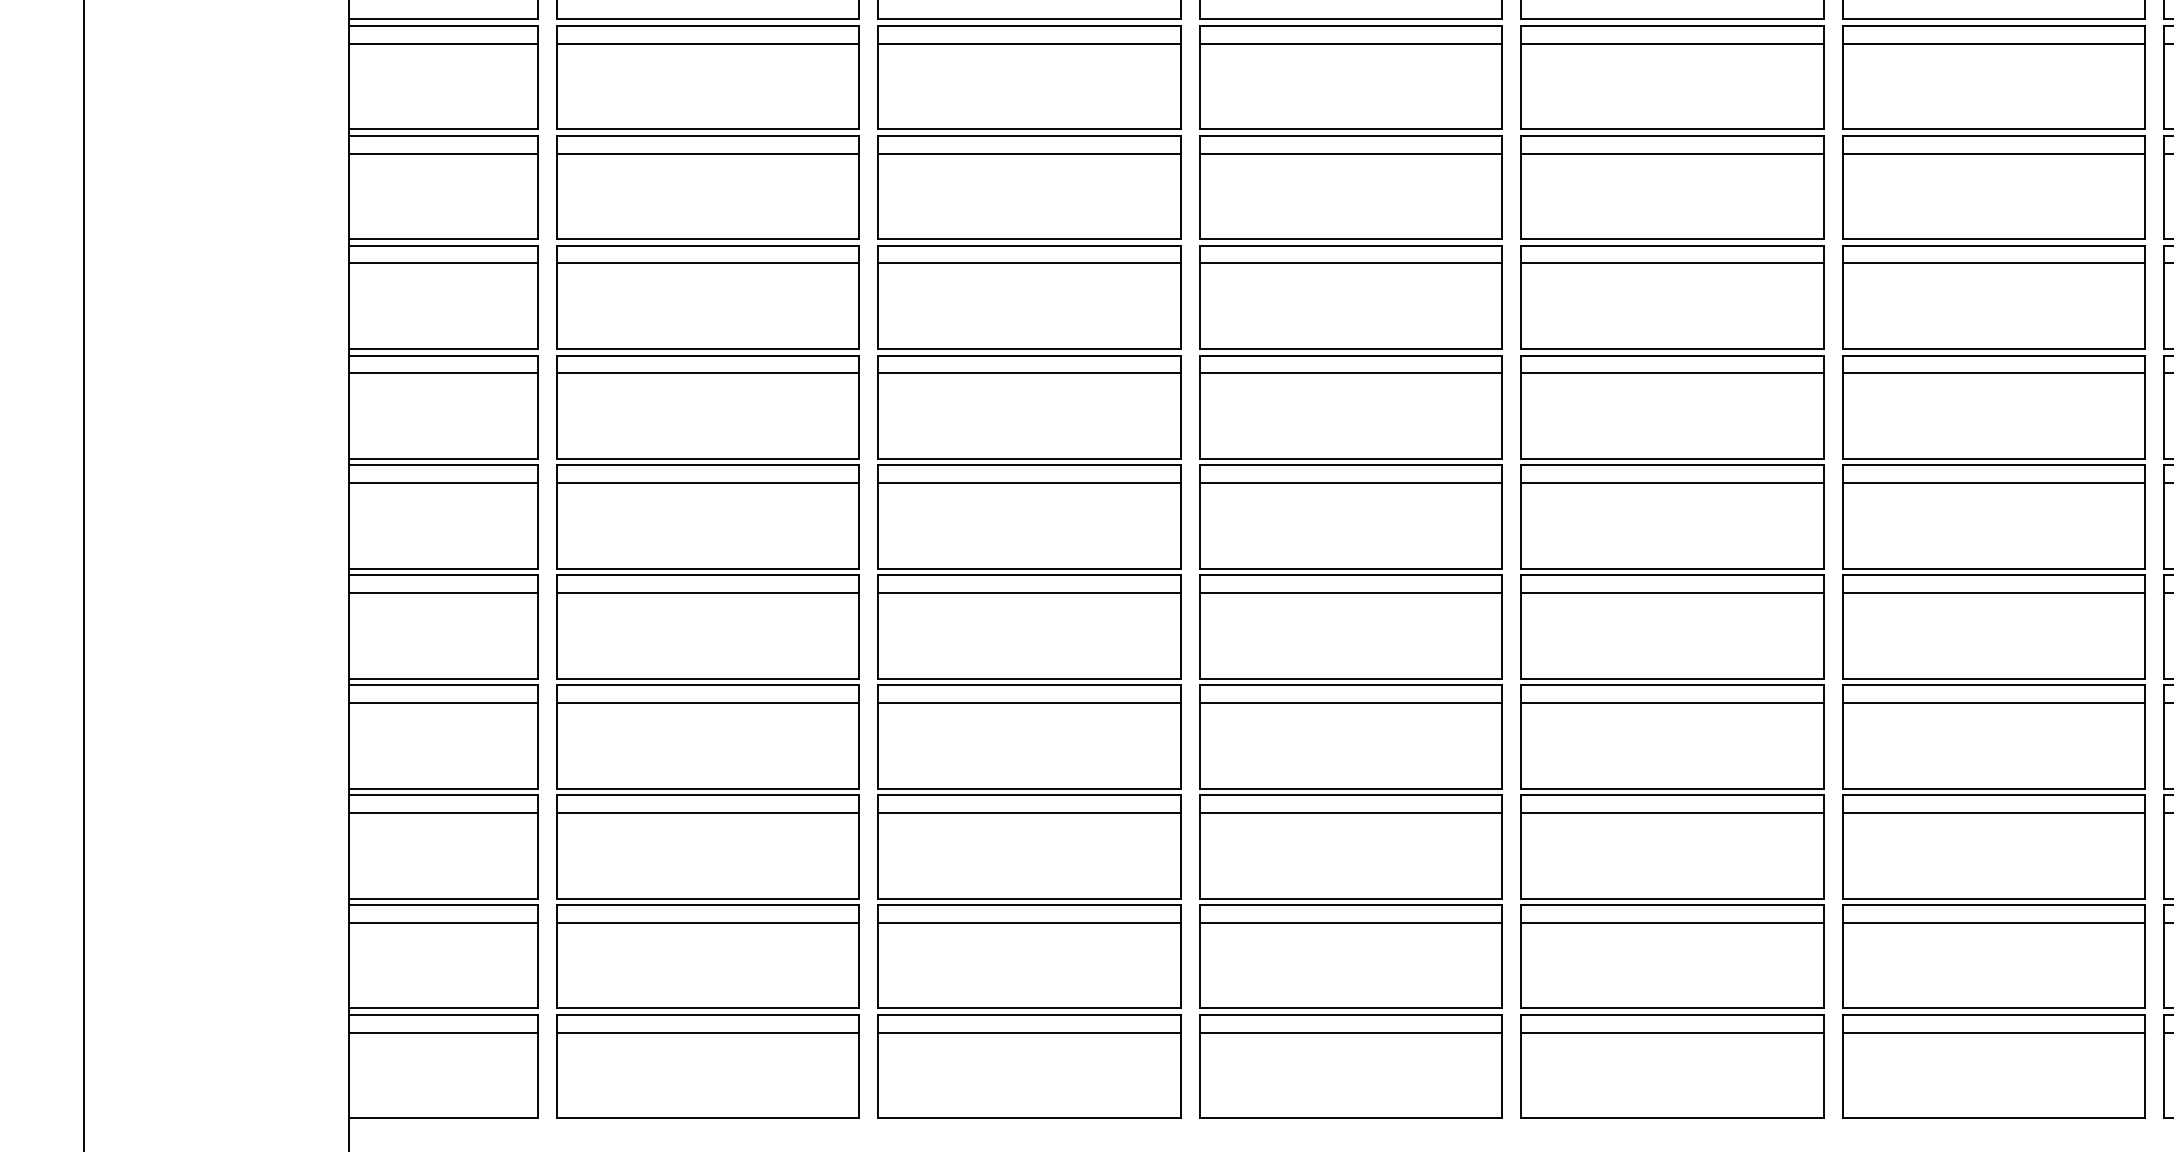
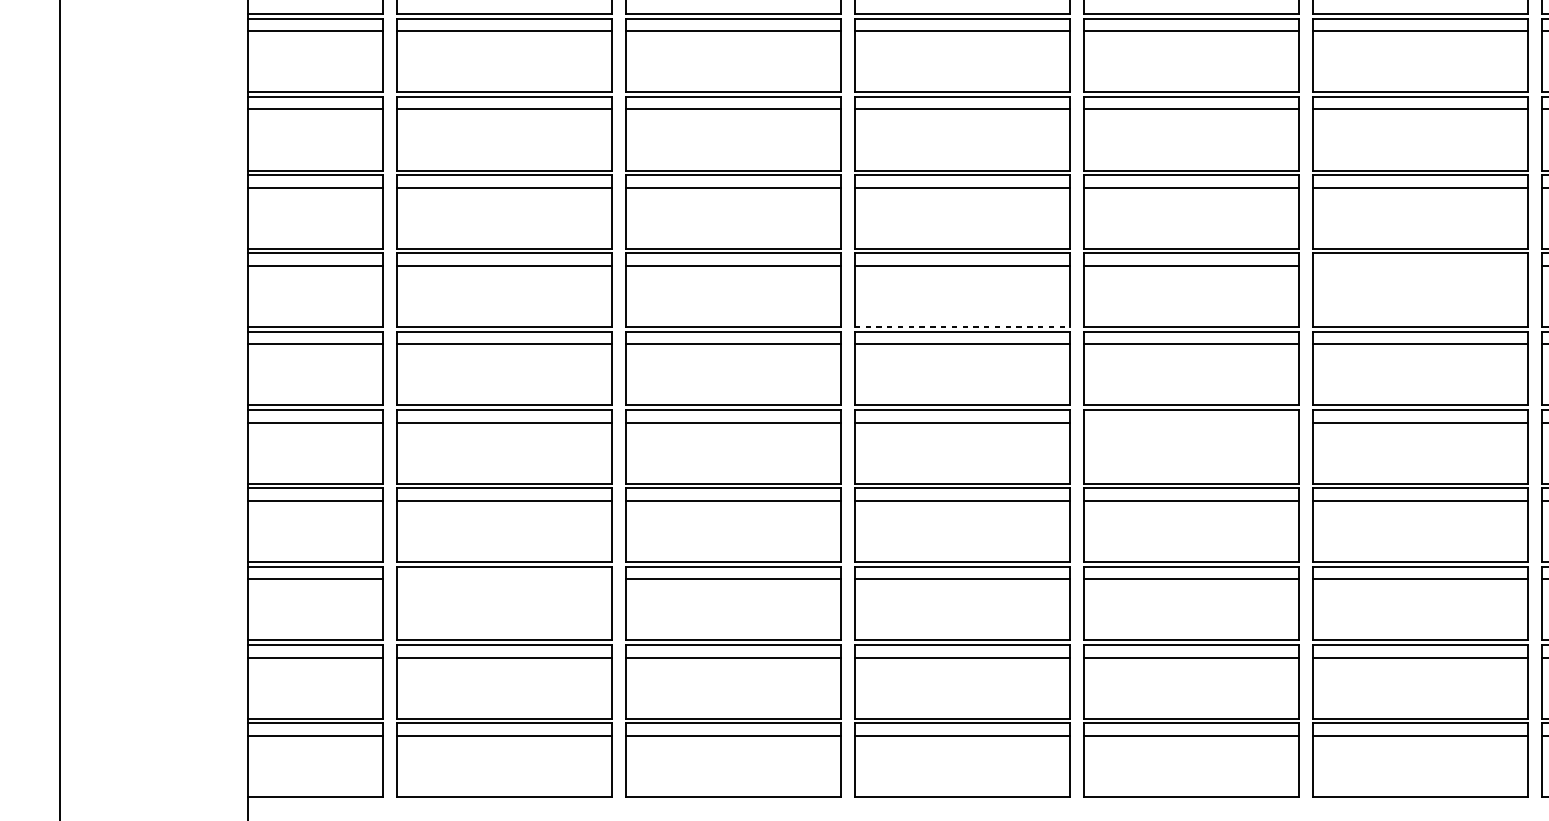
line: (1993, 373) -> (1420, 266), removed
line: (1351, 459) -> (962, 327), solid -> dashed
line: (1672, 593) -> (1191, 422), removed
line: (707, 812) -> (504, 579), removed

